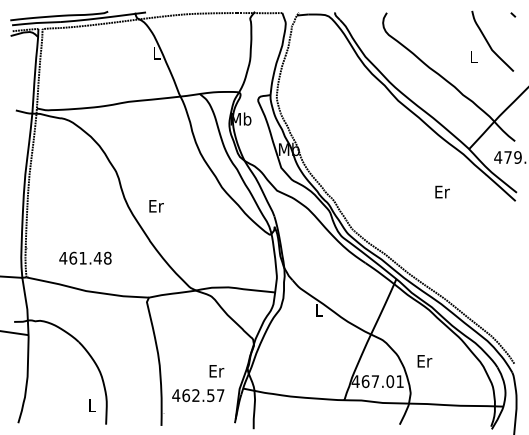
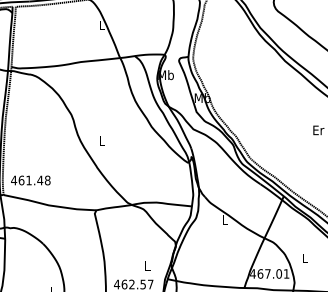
text: (156, 206) -> (102, 141), Er -> L
text: (85, 257) -> (30, 179), moved
text: (424, 361) -> (305, 258), Er -> L
text: (216, 371) -> (147, 266), Er -> L

